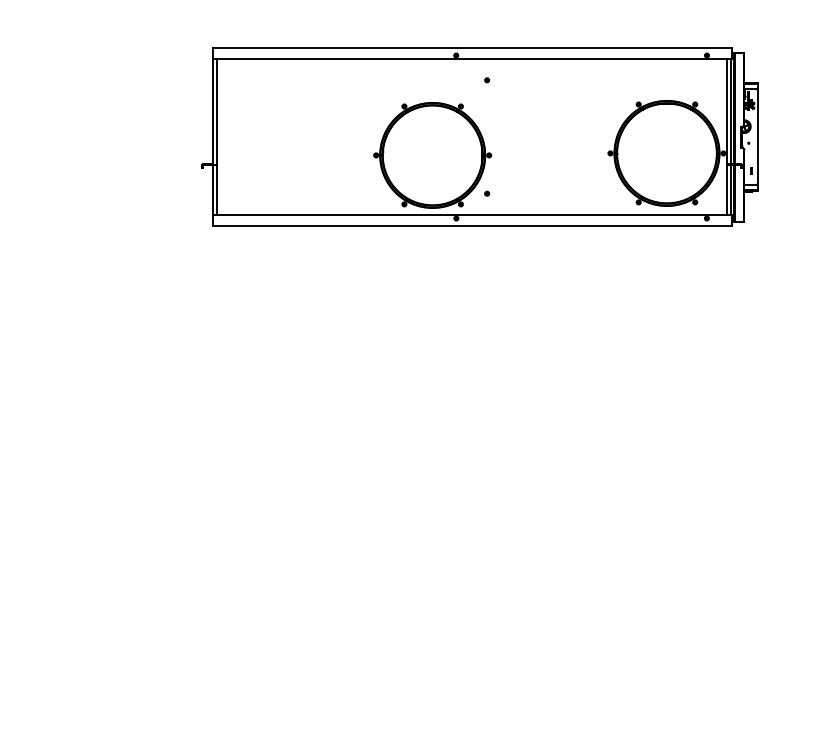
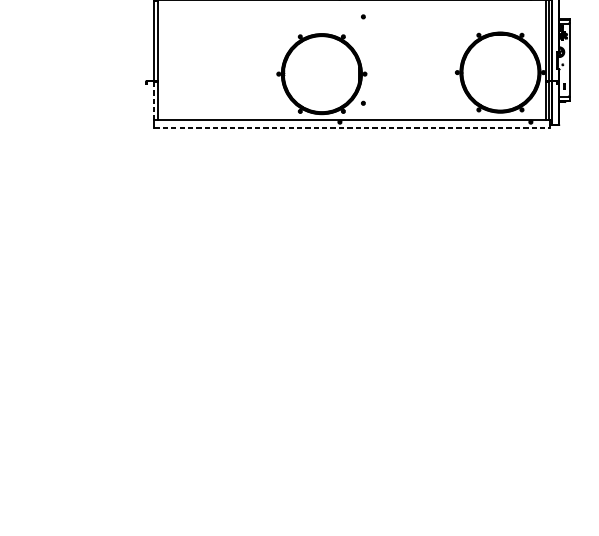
line: (212, 190) -> (154, 100), solid -> dashed
line: (472, 225) -> (352, 127), solid -> dashed

